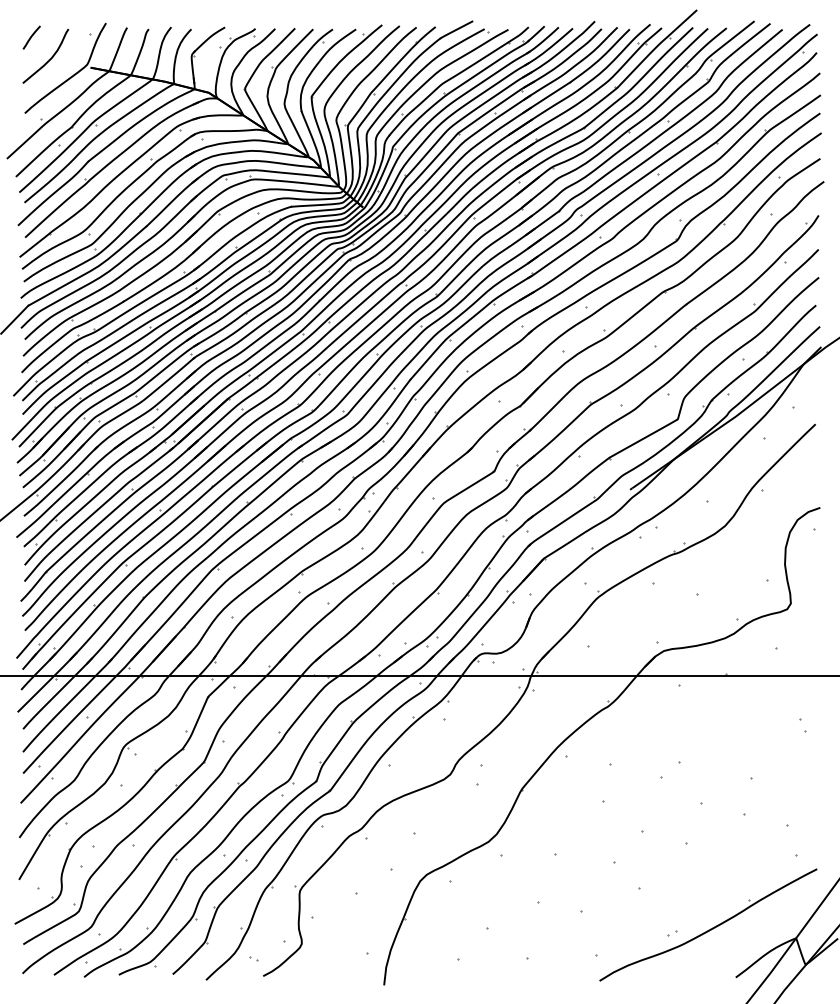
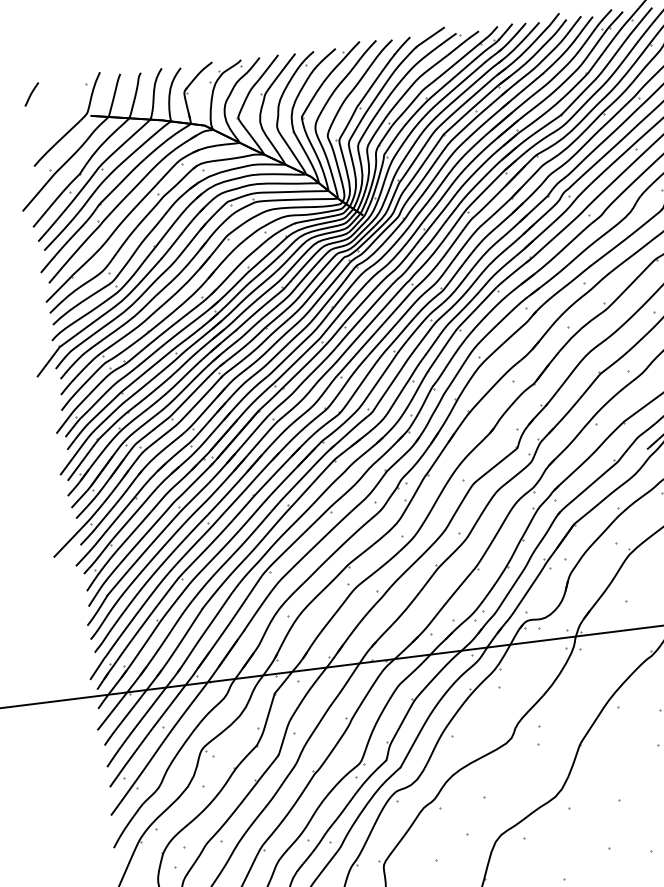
curve: (49, 58) -> (50, 112), removed

